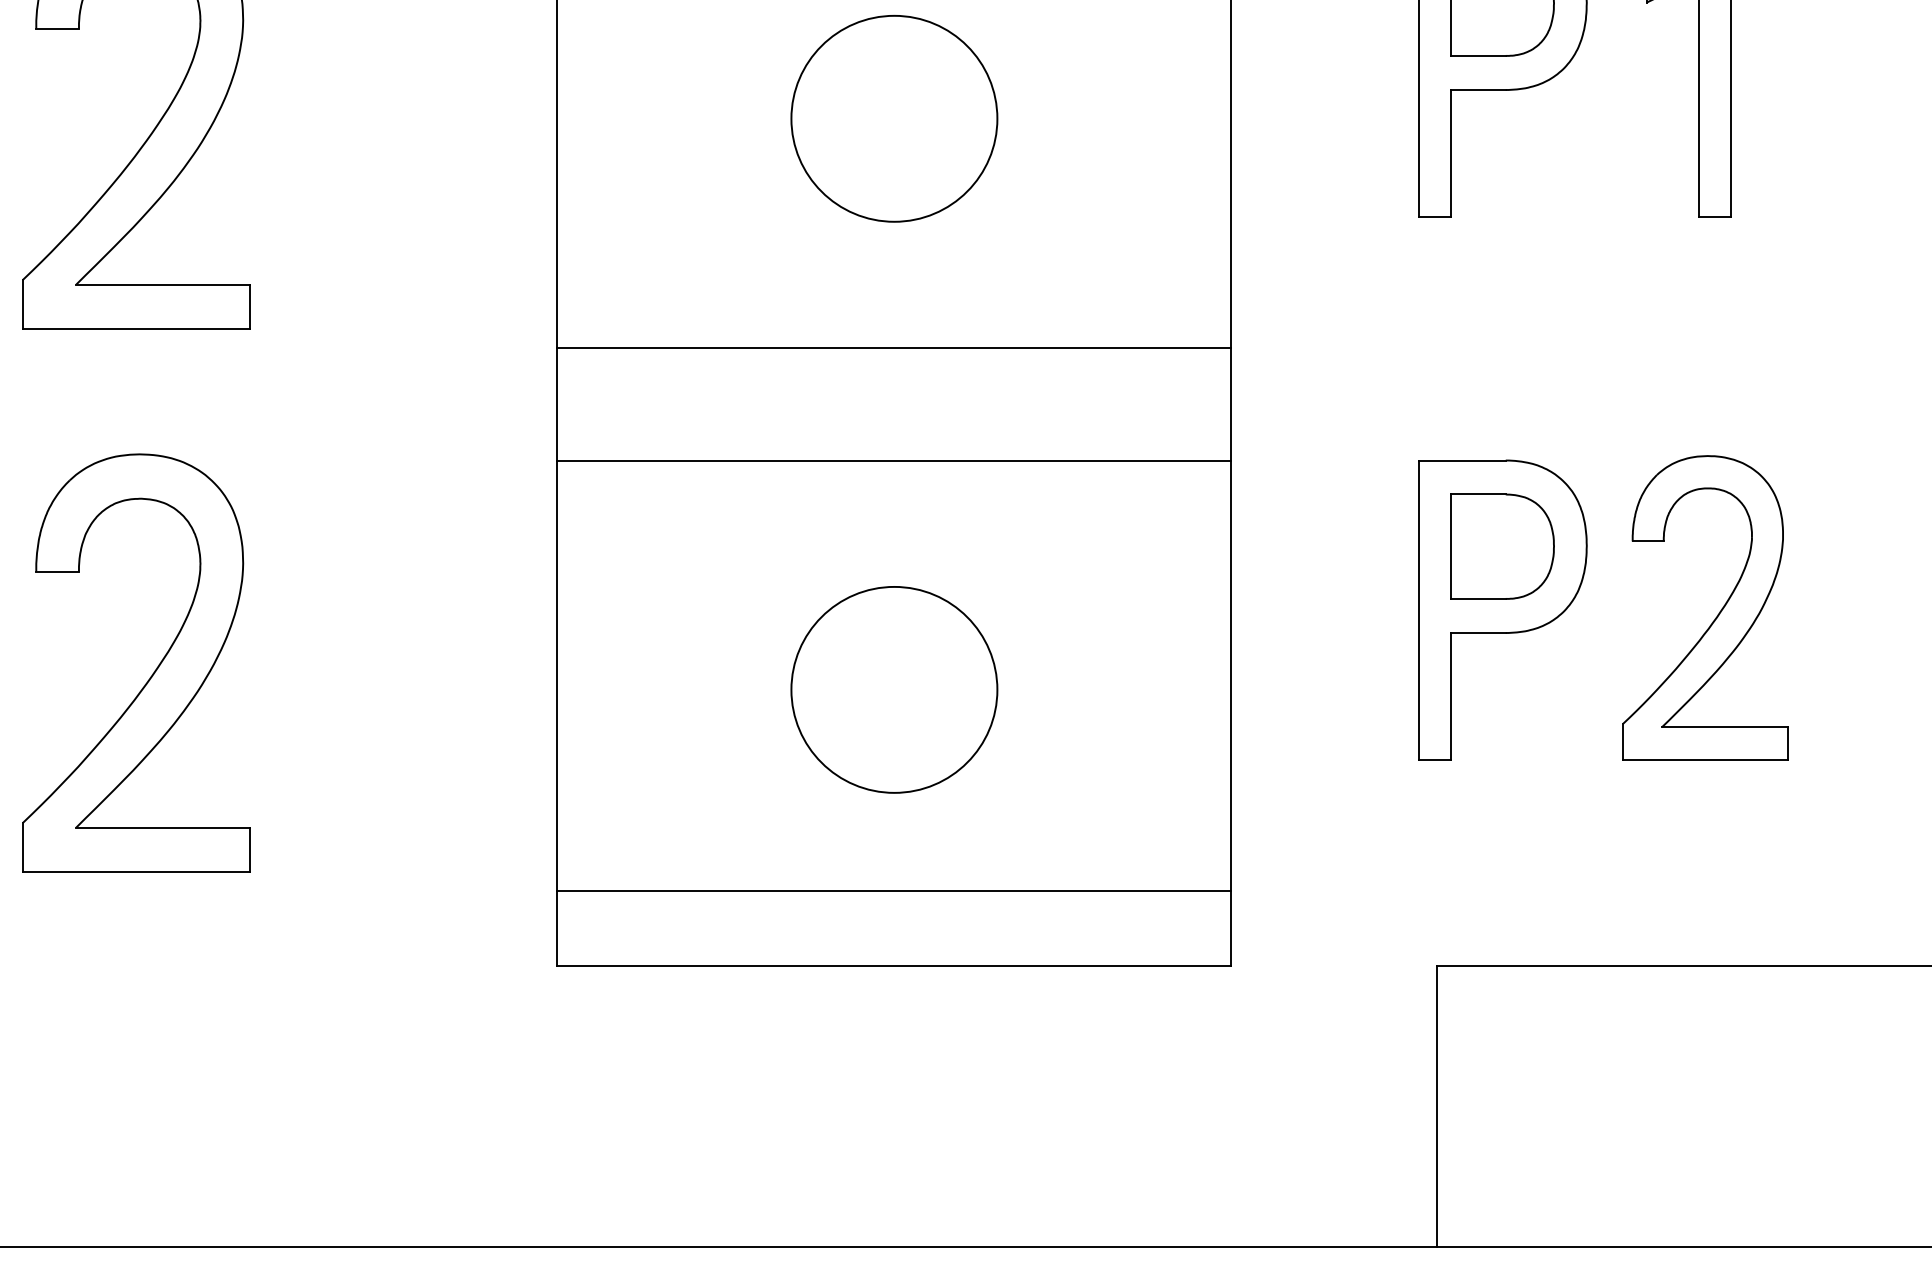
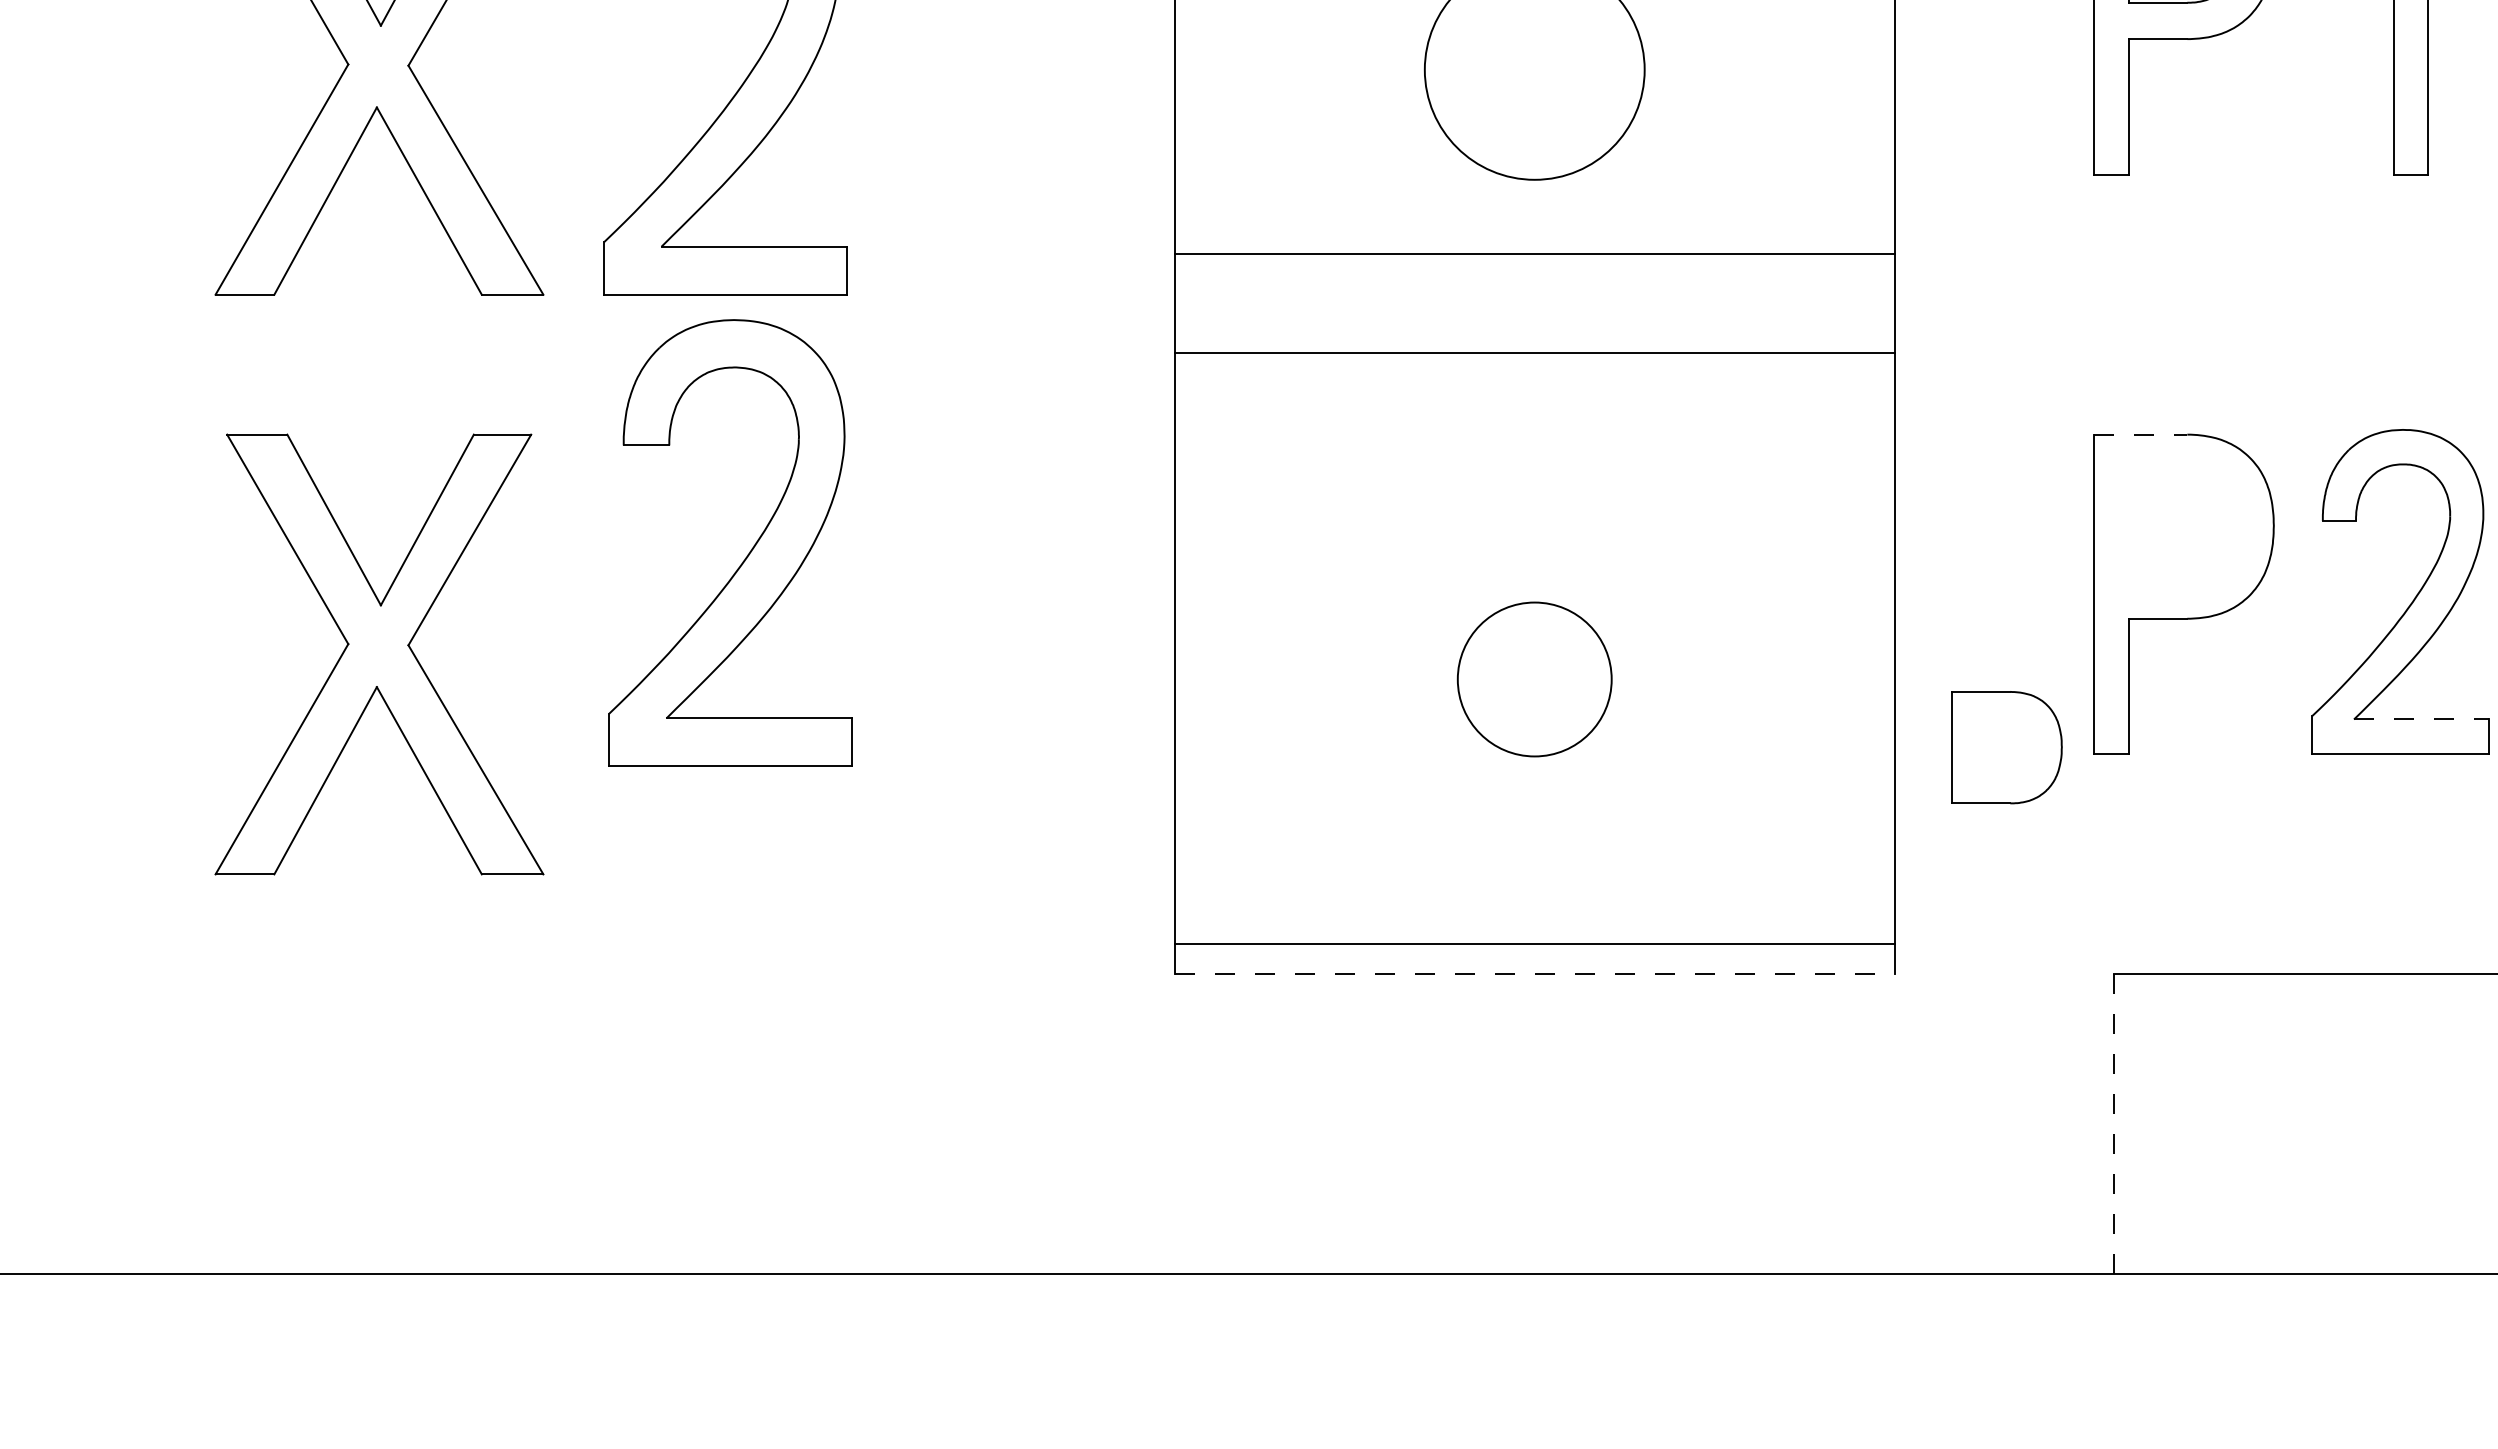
line: (894, 347) -> (1534, 253), moved
line: (894, 460) -> (1534, 352), moved
line: (1462, 460) -> (2141, 434), solid -> dashed
part: (1502, 546) -> (2006, 747), moved
part: (152, 673) -> (747, 554), moved
circle: (894, 689) -> (1534, 679), size x0.7
line: (1725, 727) -> (2421, 719), solid -> dashed
line: (894, 891) -> (1534, 944), moved
line: (894, 966) -> (1534, 974), solid -> dashed
line: (1437, 1106) -> (2114, 1124), solid -> dashed

